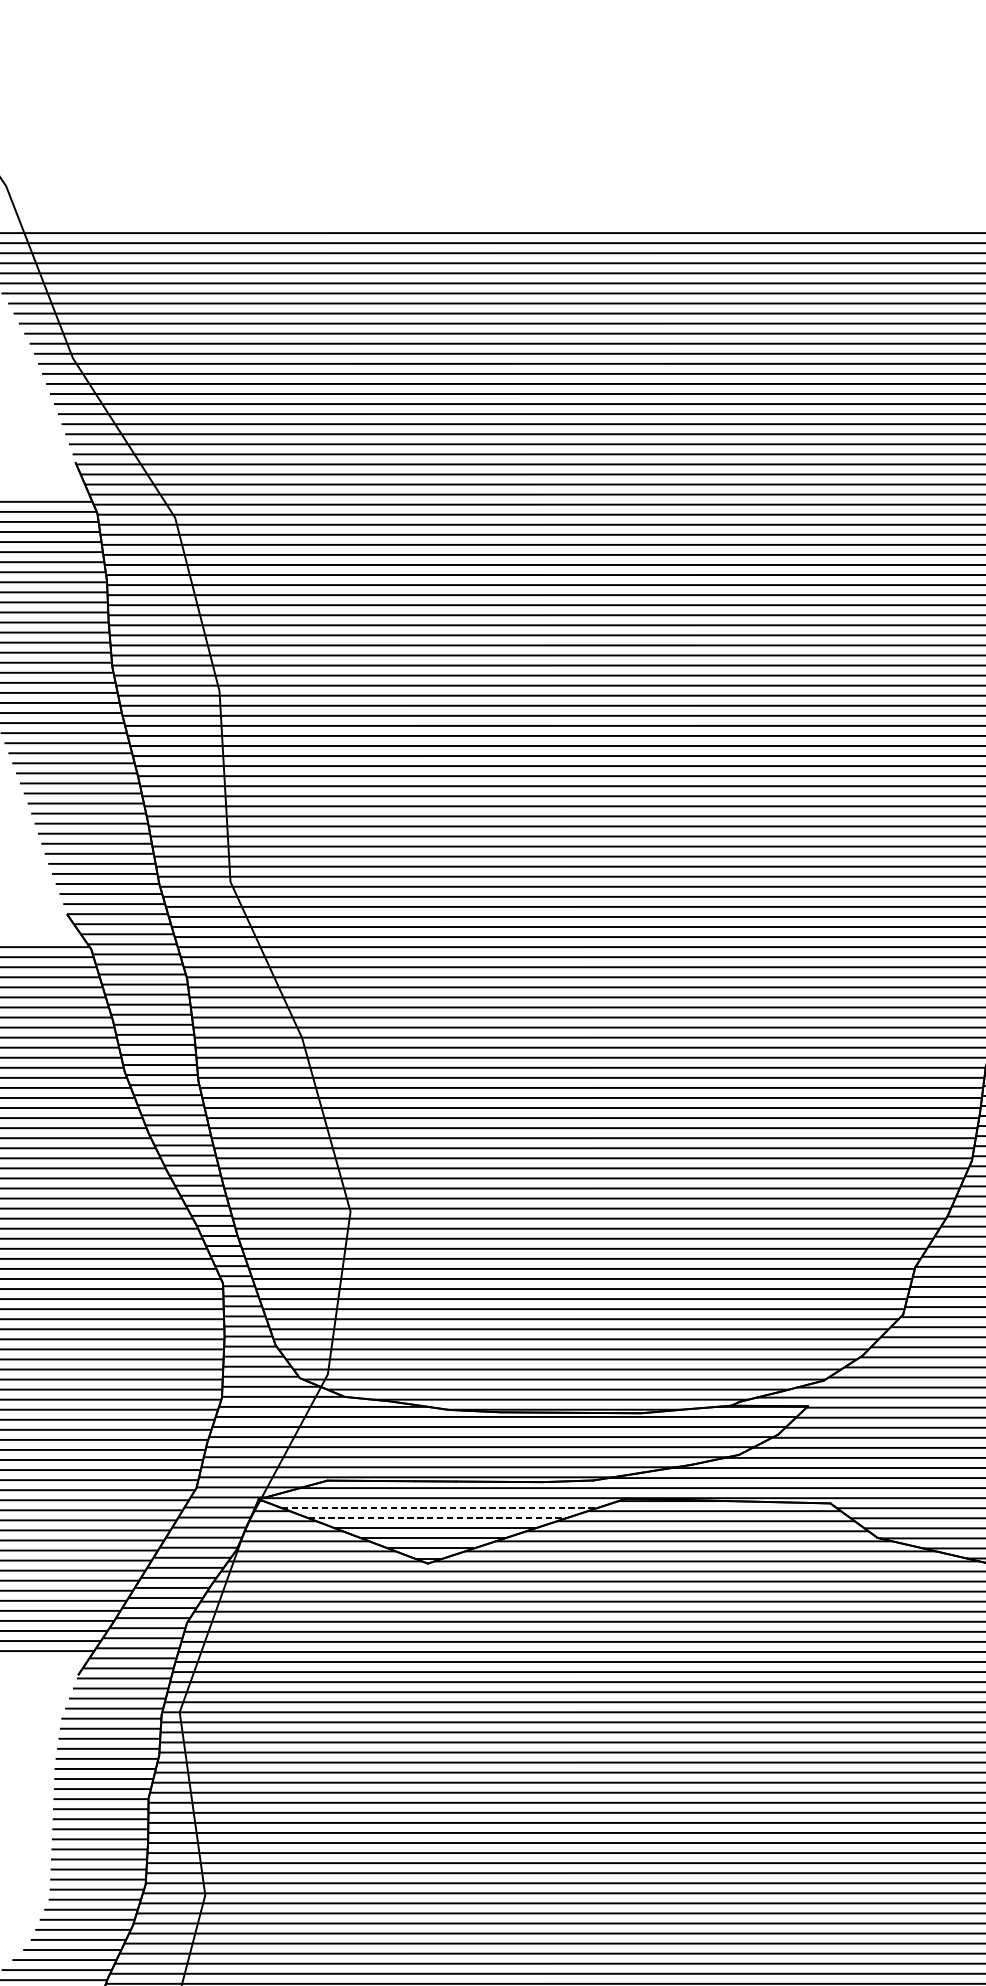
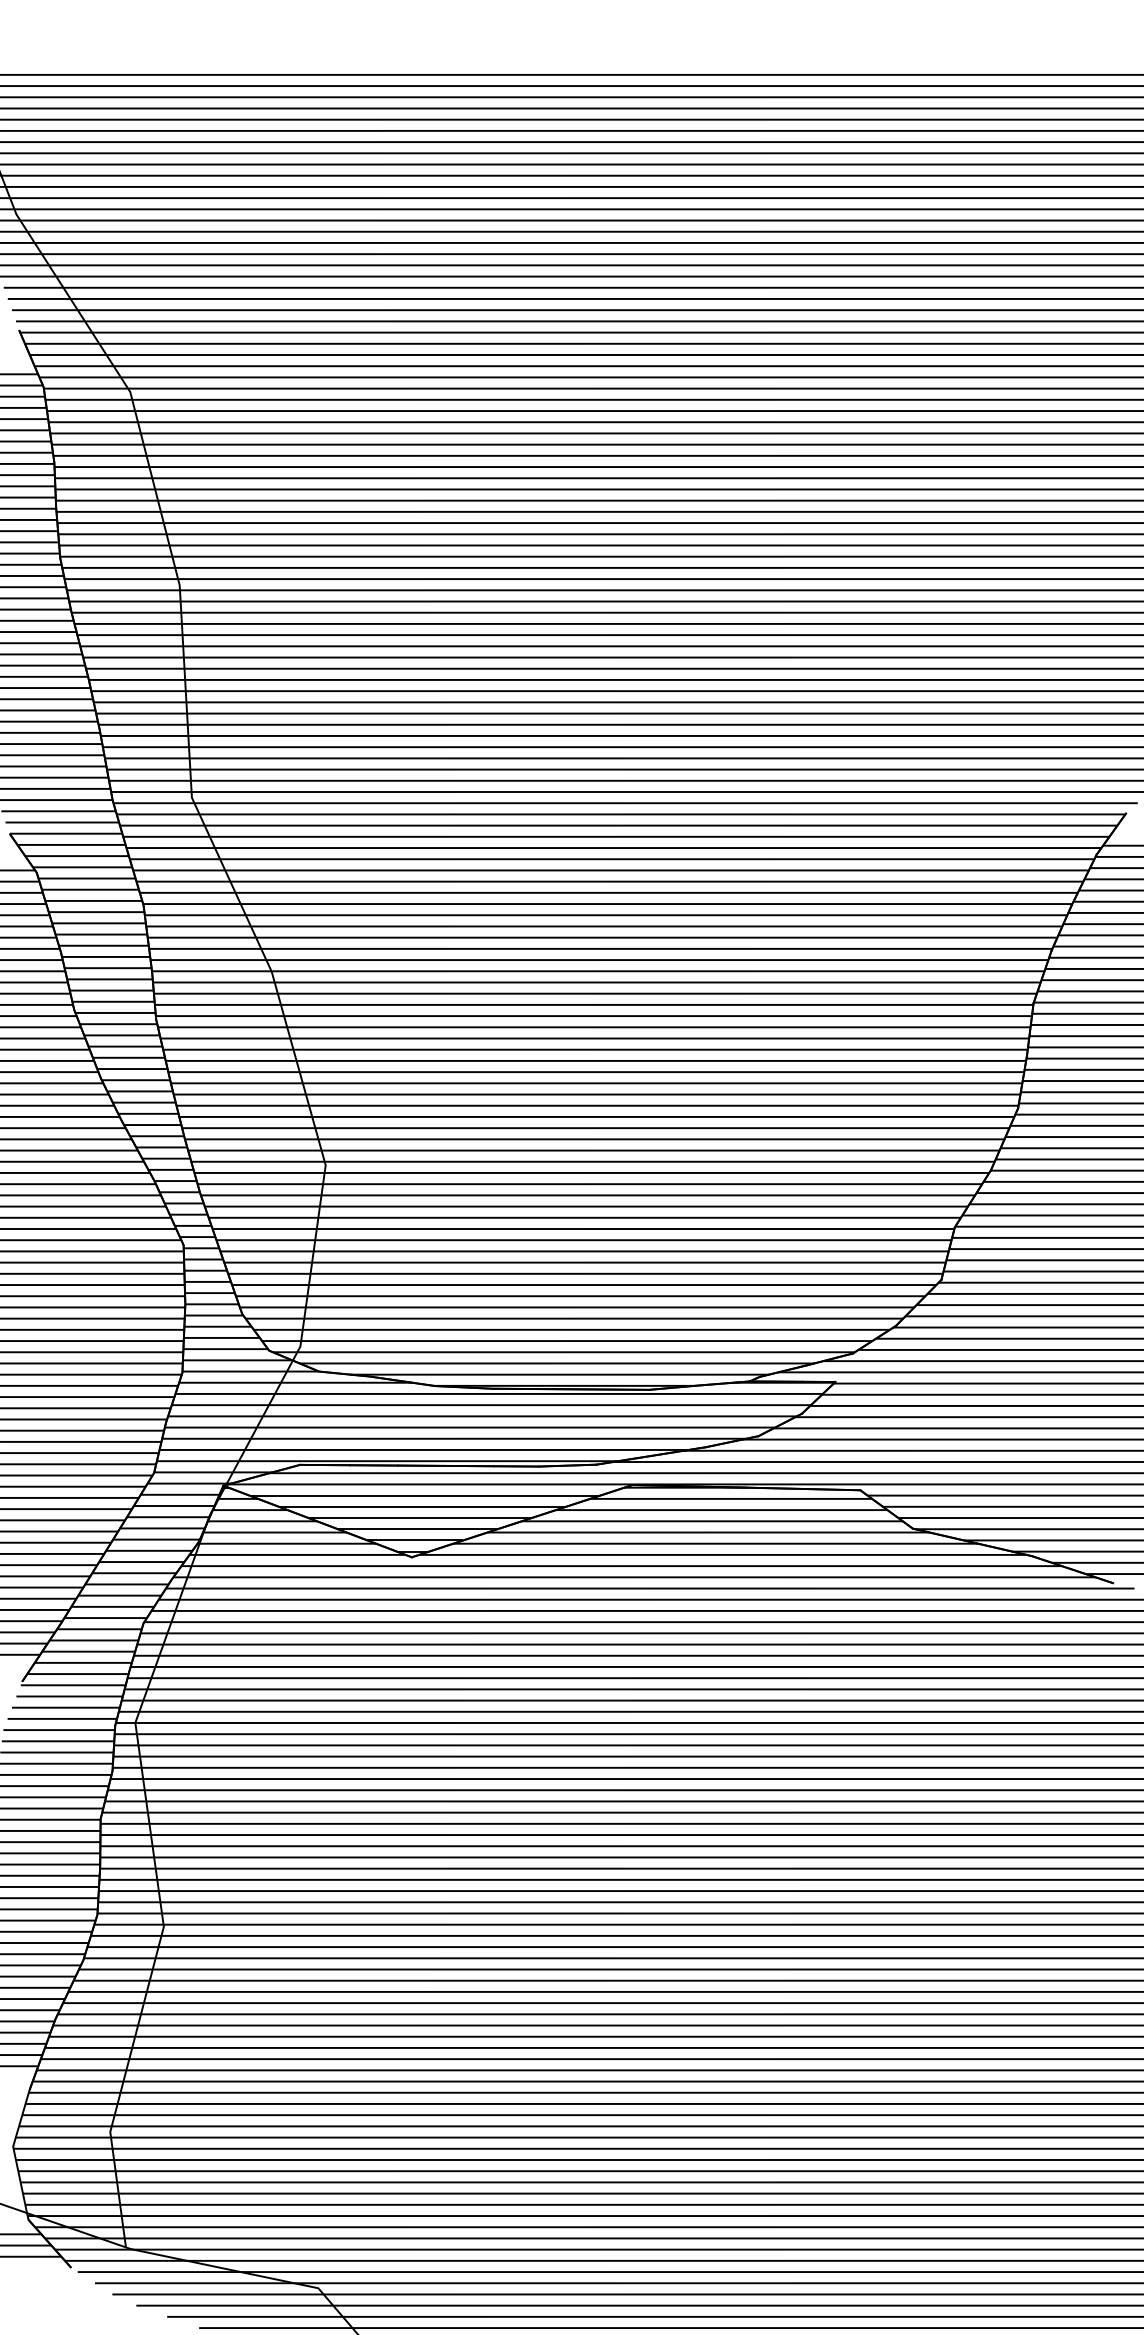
line: (440, 1508) -> (425, 1495), dashed -> solid
line: (437, 1517) -> (422, 1506), dashed -> solid

